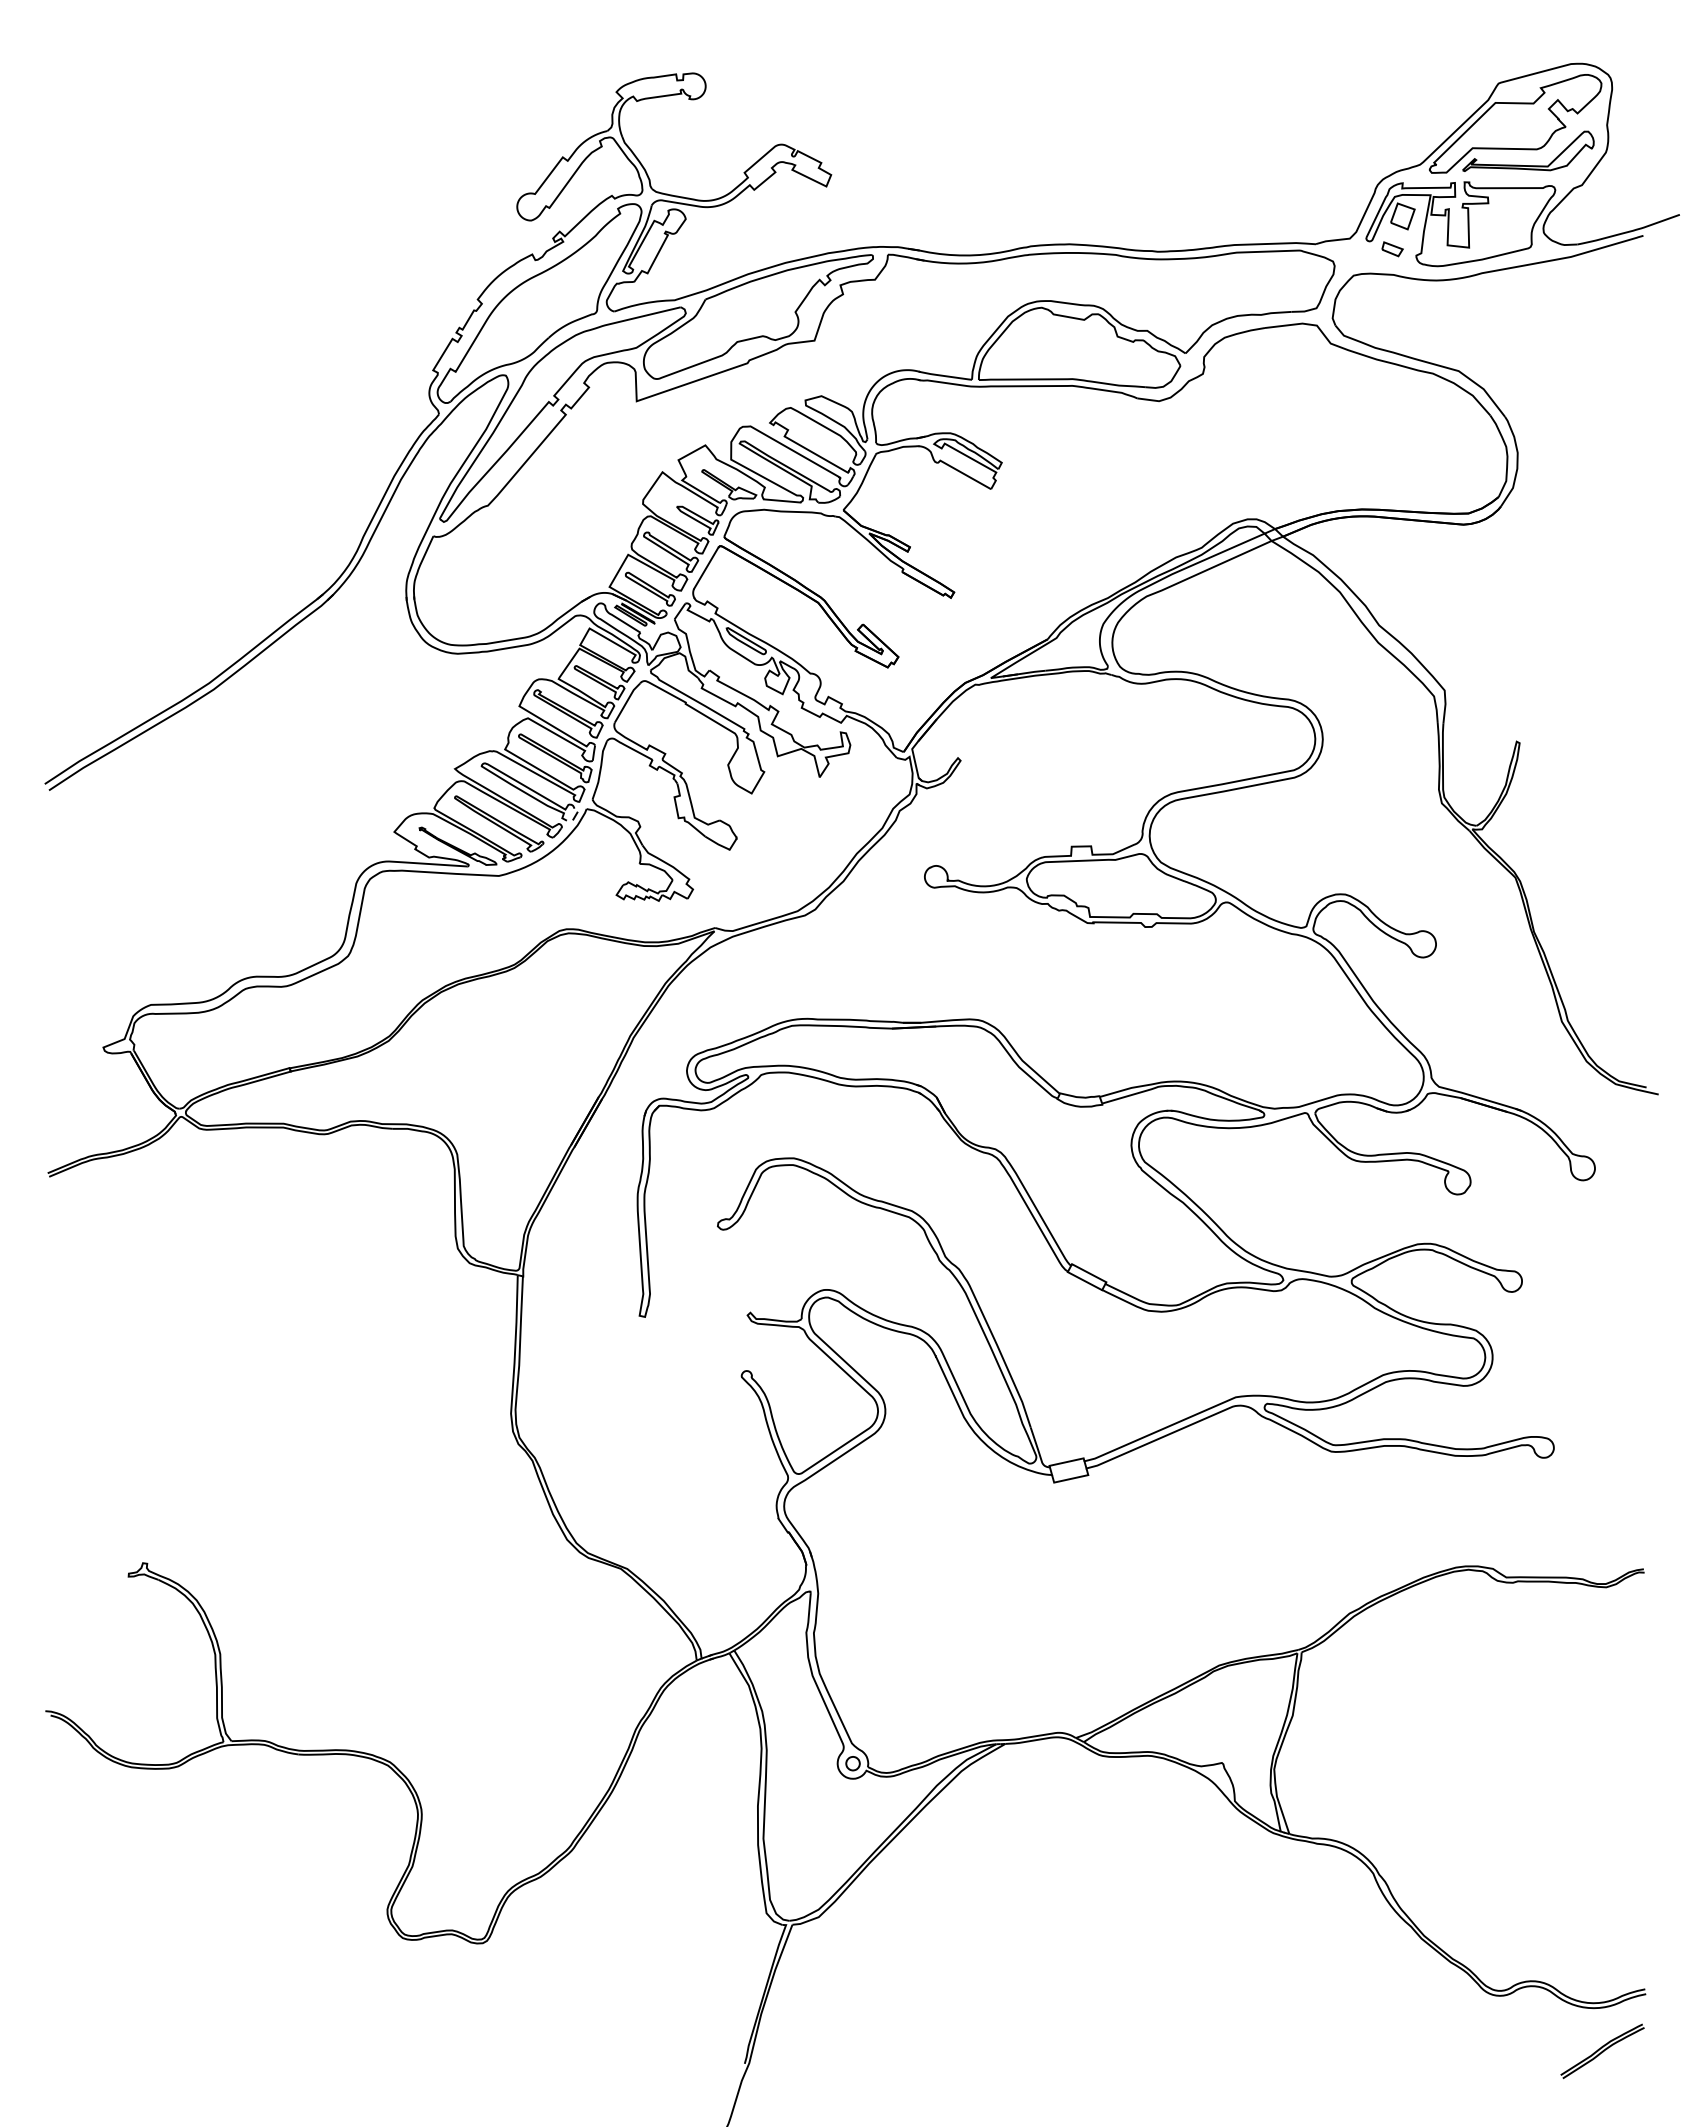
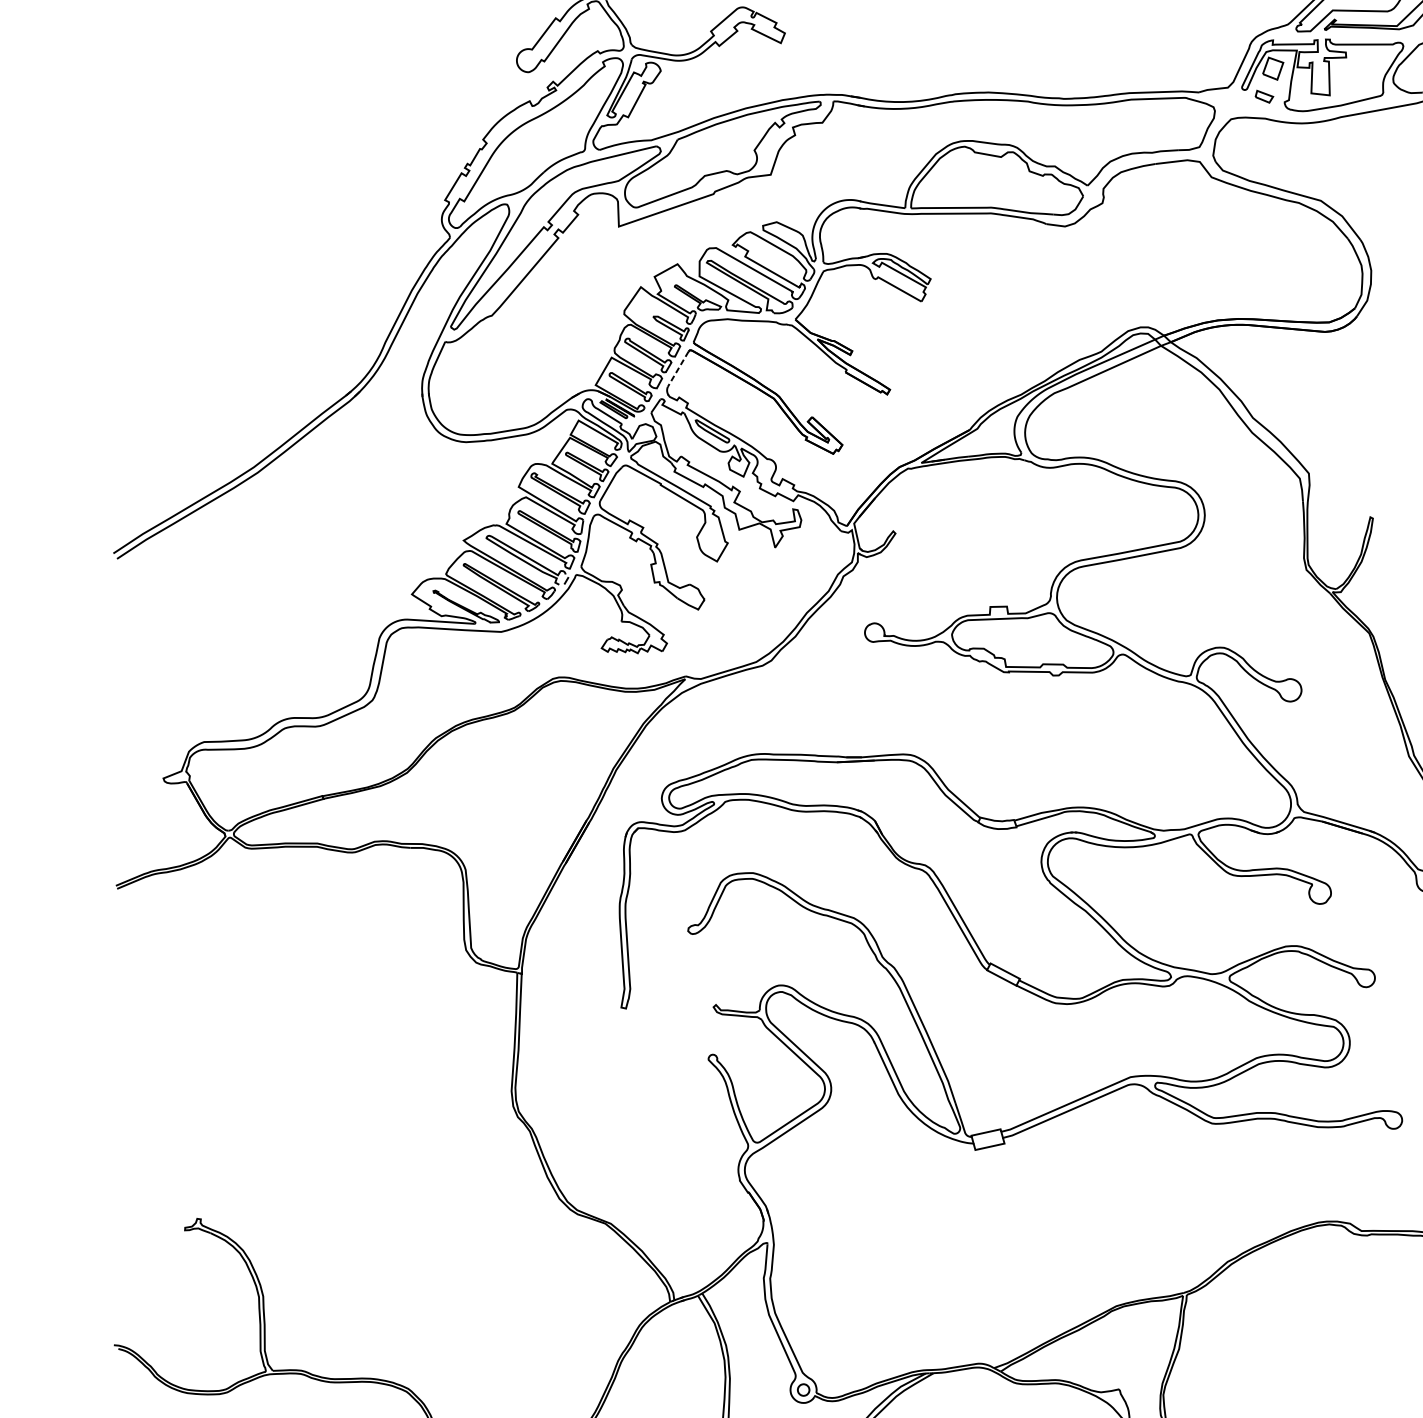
line: (706, 568) -> (678, 369), solid -> dashed

